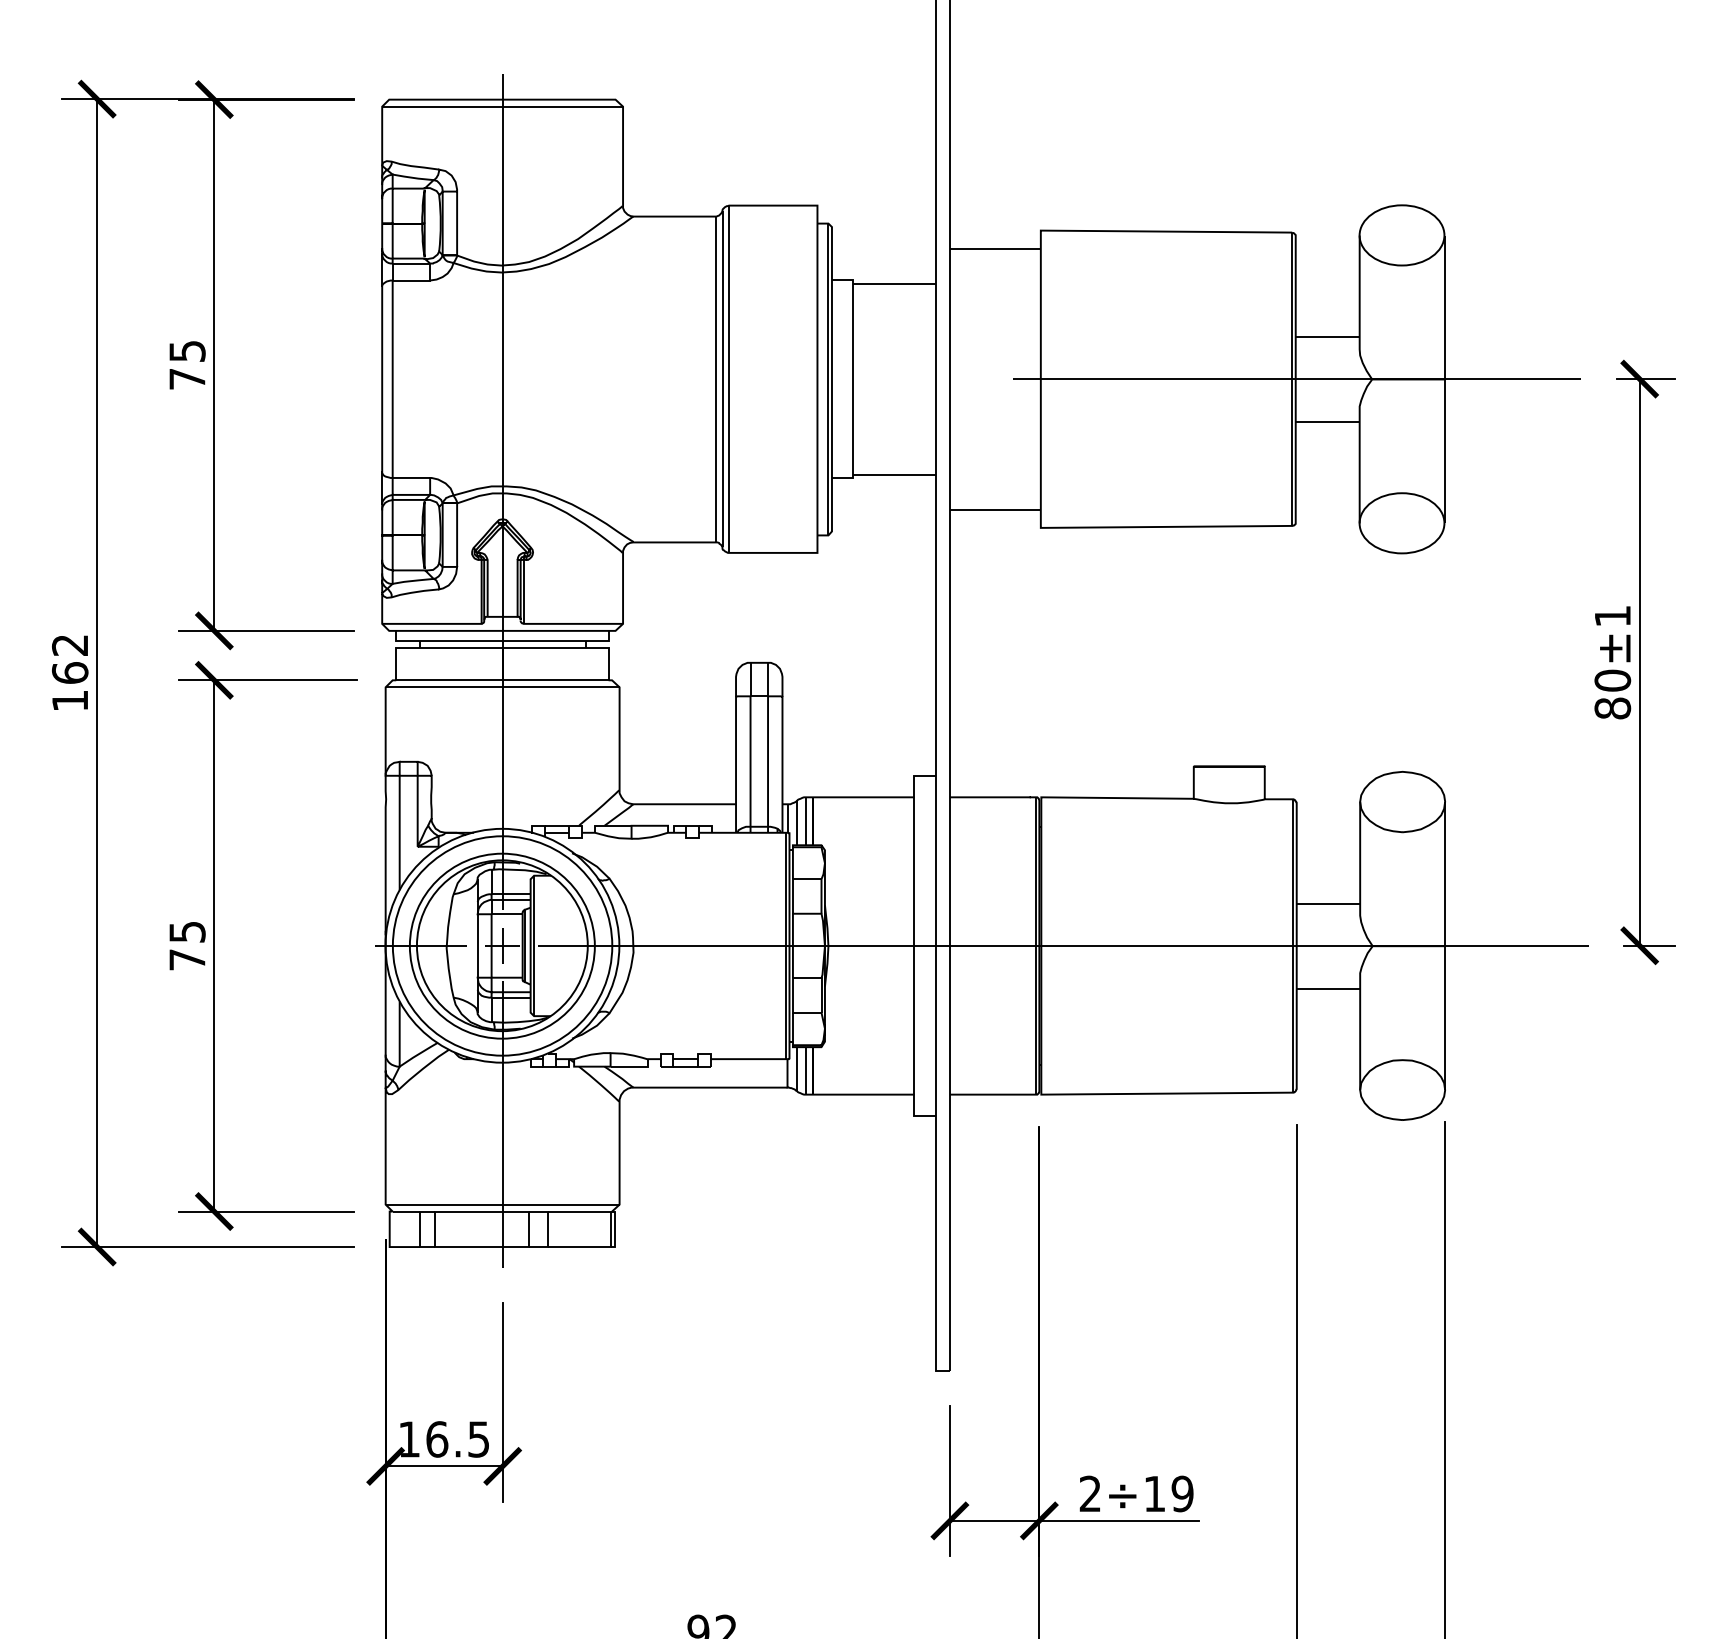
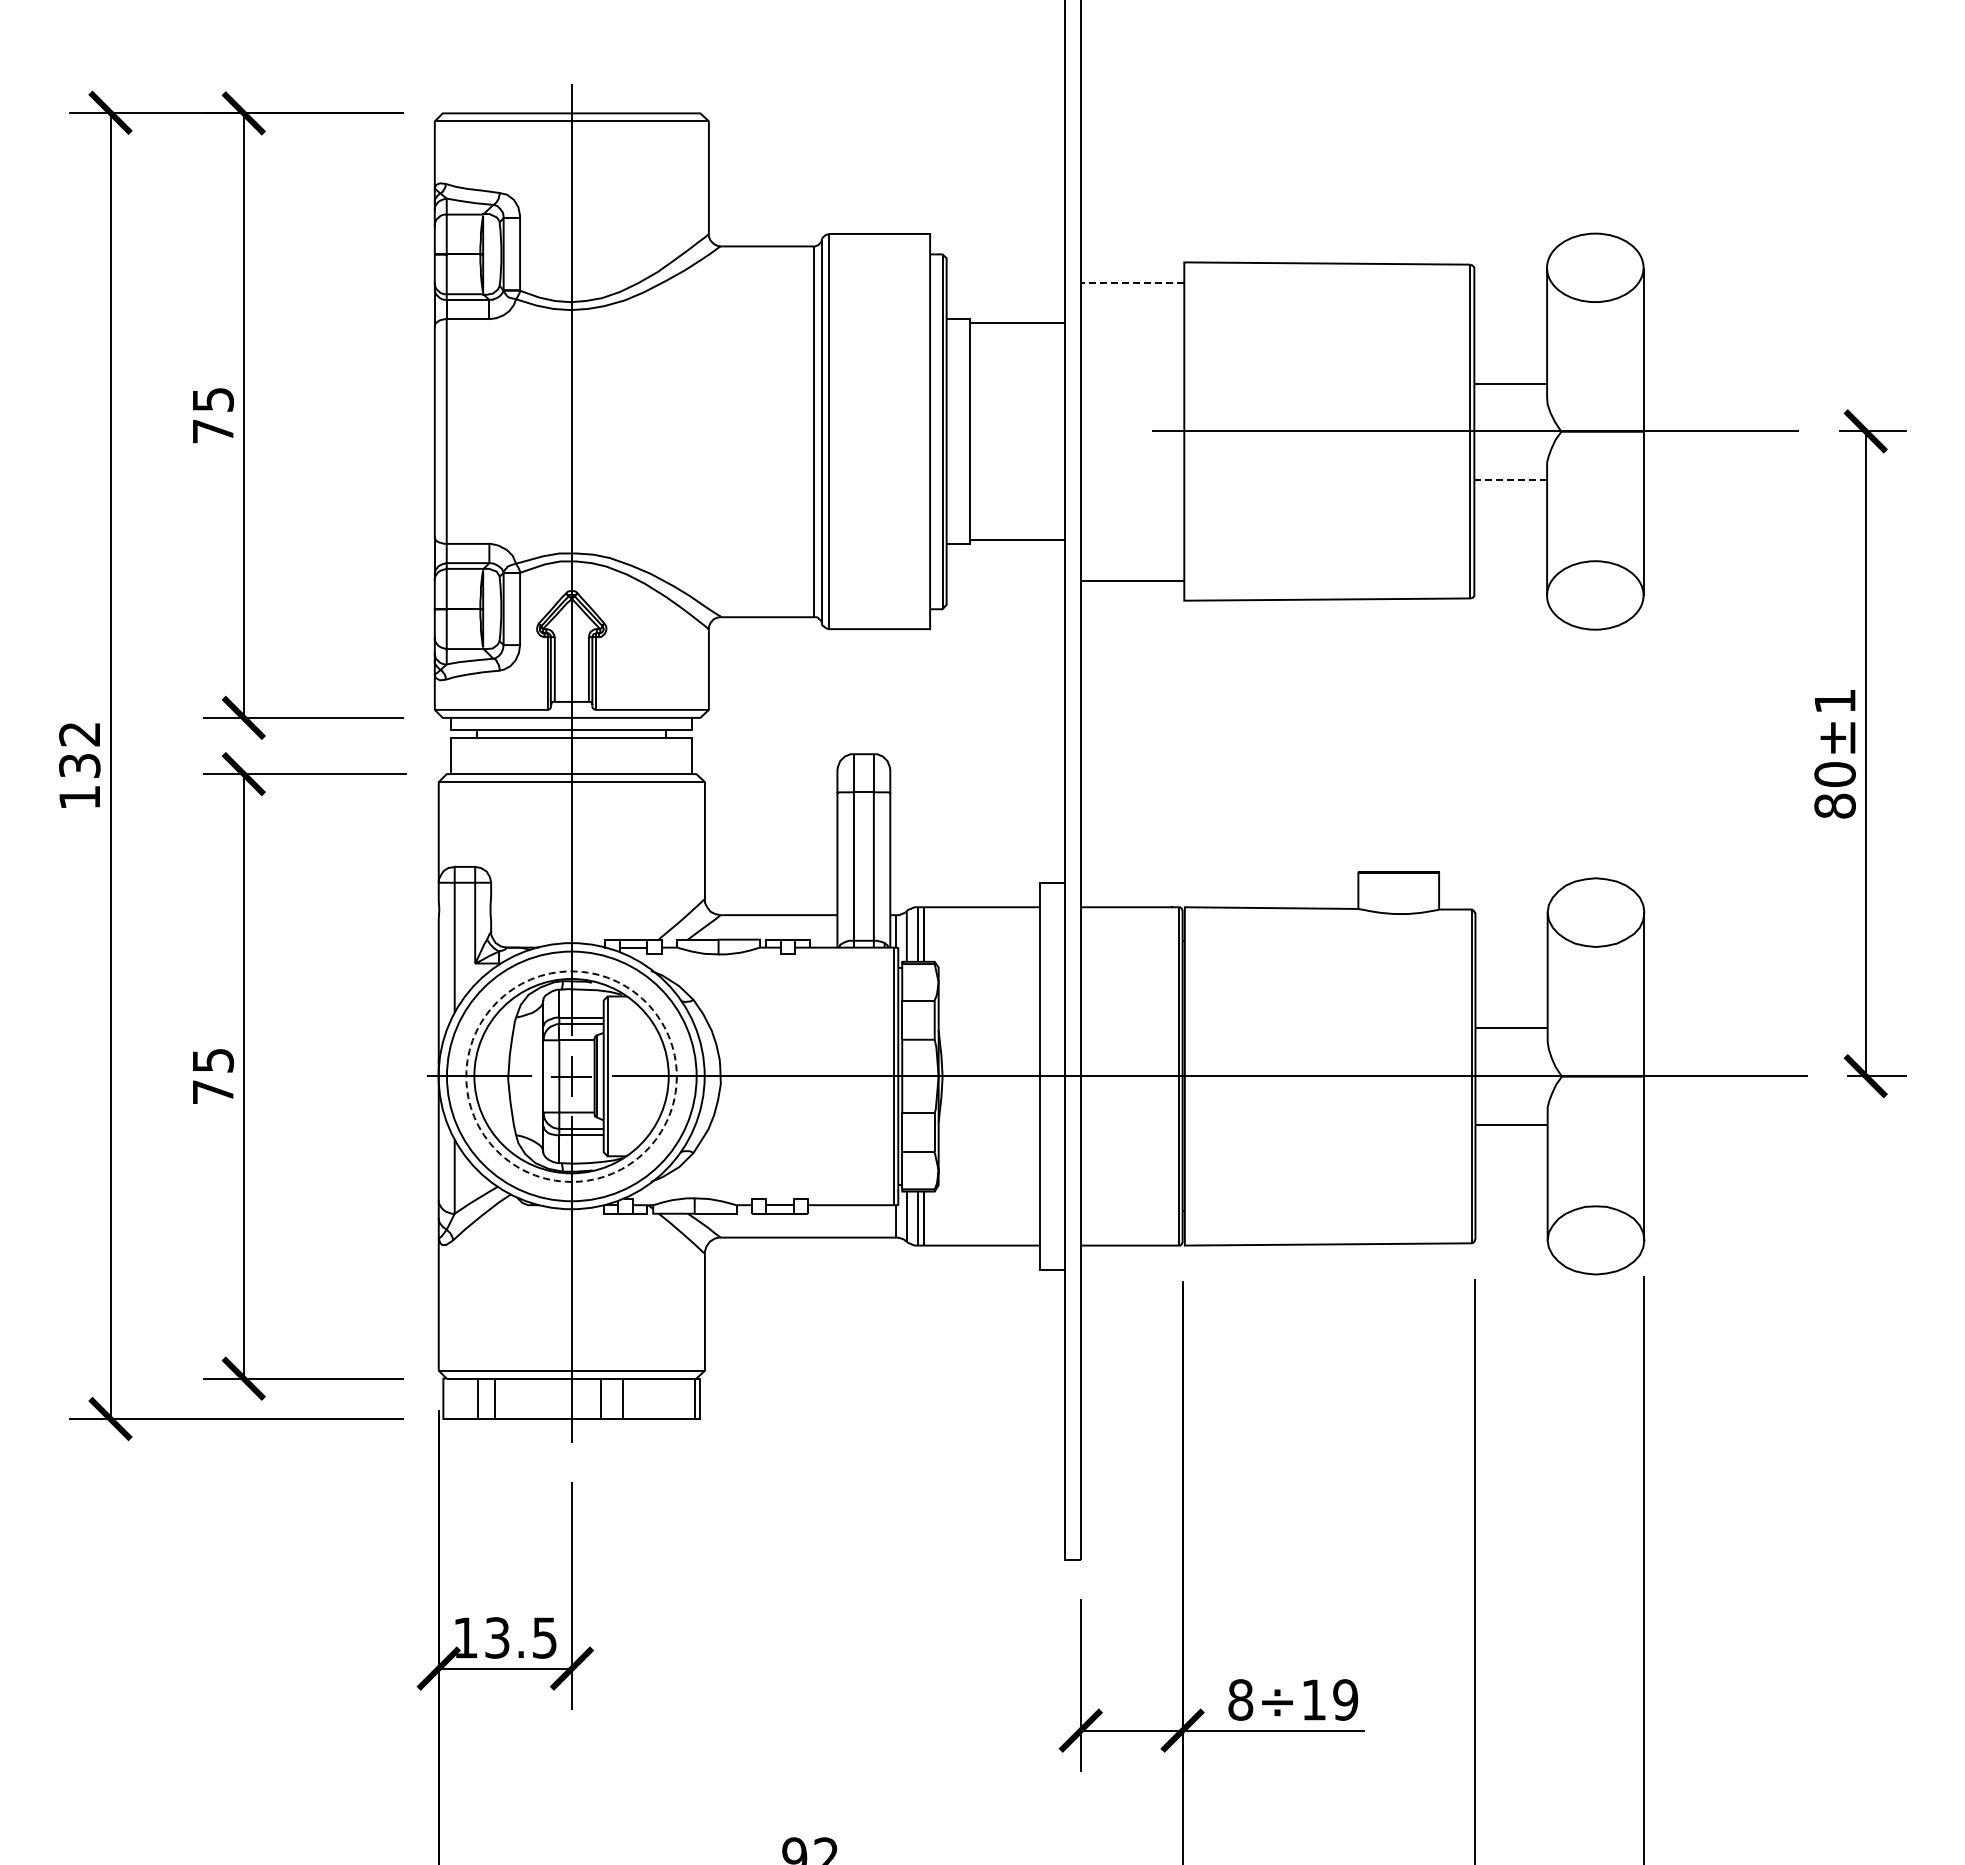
line: (995, 248) -> (1132, 282), solid -> dashed
line: (1328, 422) -> (1511, 480), solid -> dashed
text: (69, 672) -> (79, 765), 162 -> 132
circle: (502, 946) -> (571, 1076), solid -> dashed
text: (437, 1439) -> (497, 1637), 16.5 -> 13.5
text: (1090, 1493) -> (1240, 1699), 2÷19 -> 8÷19

